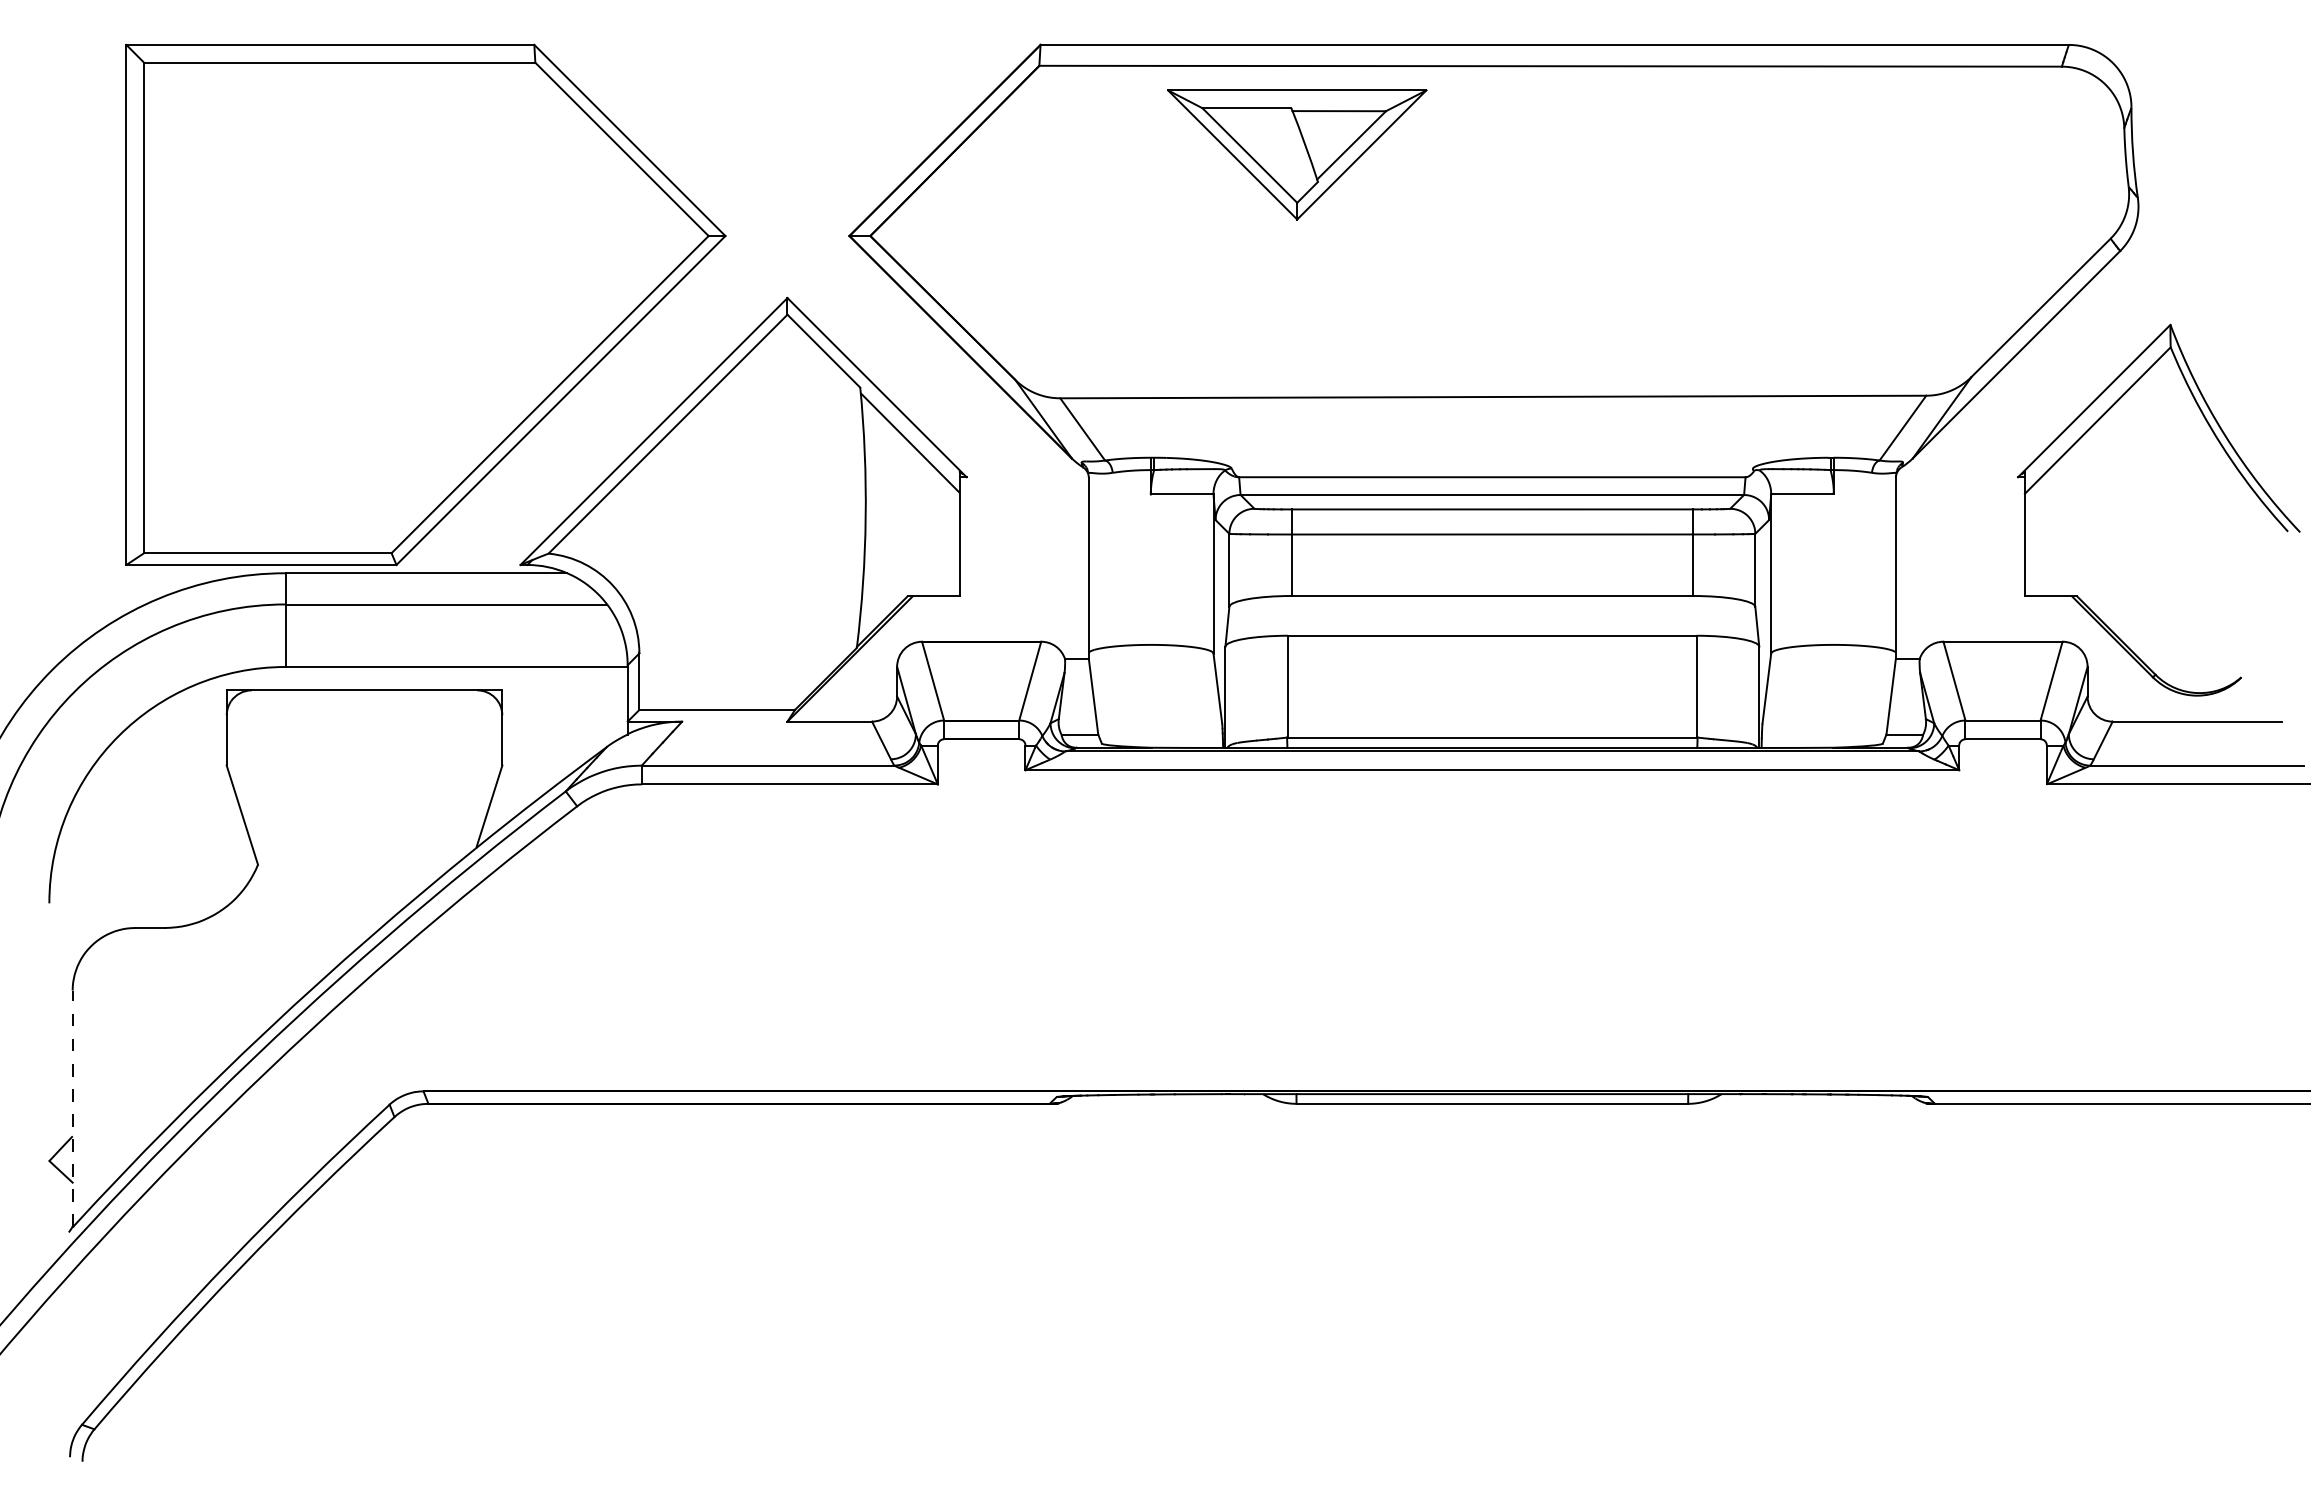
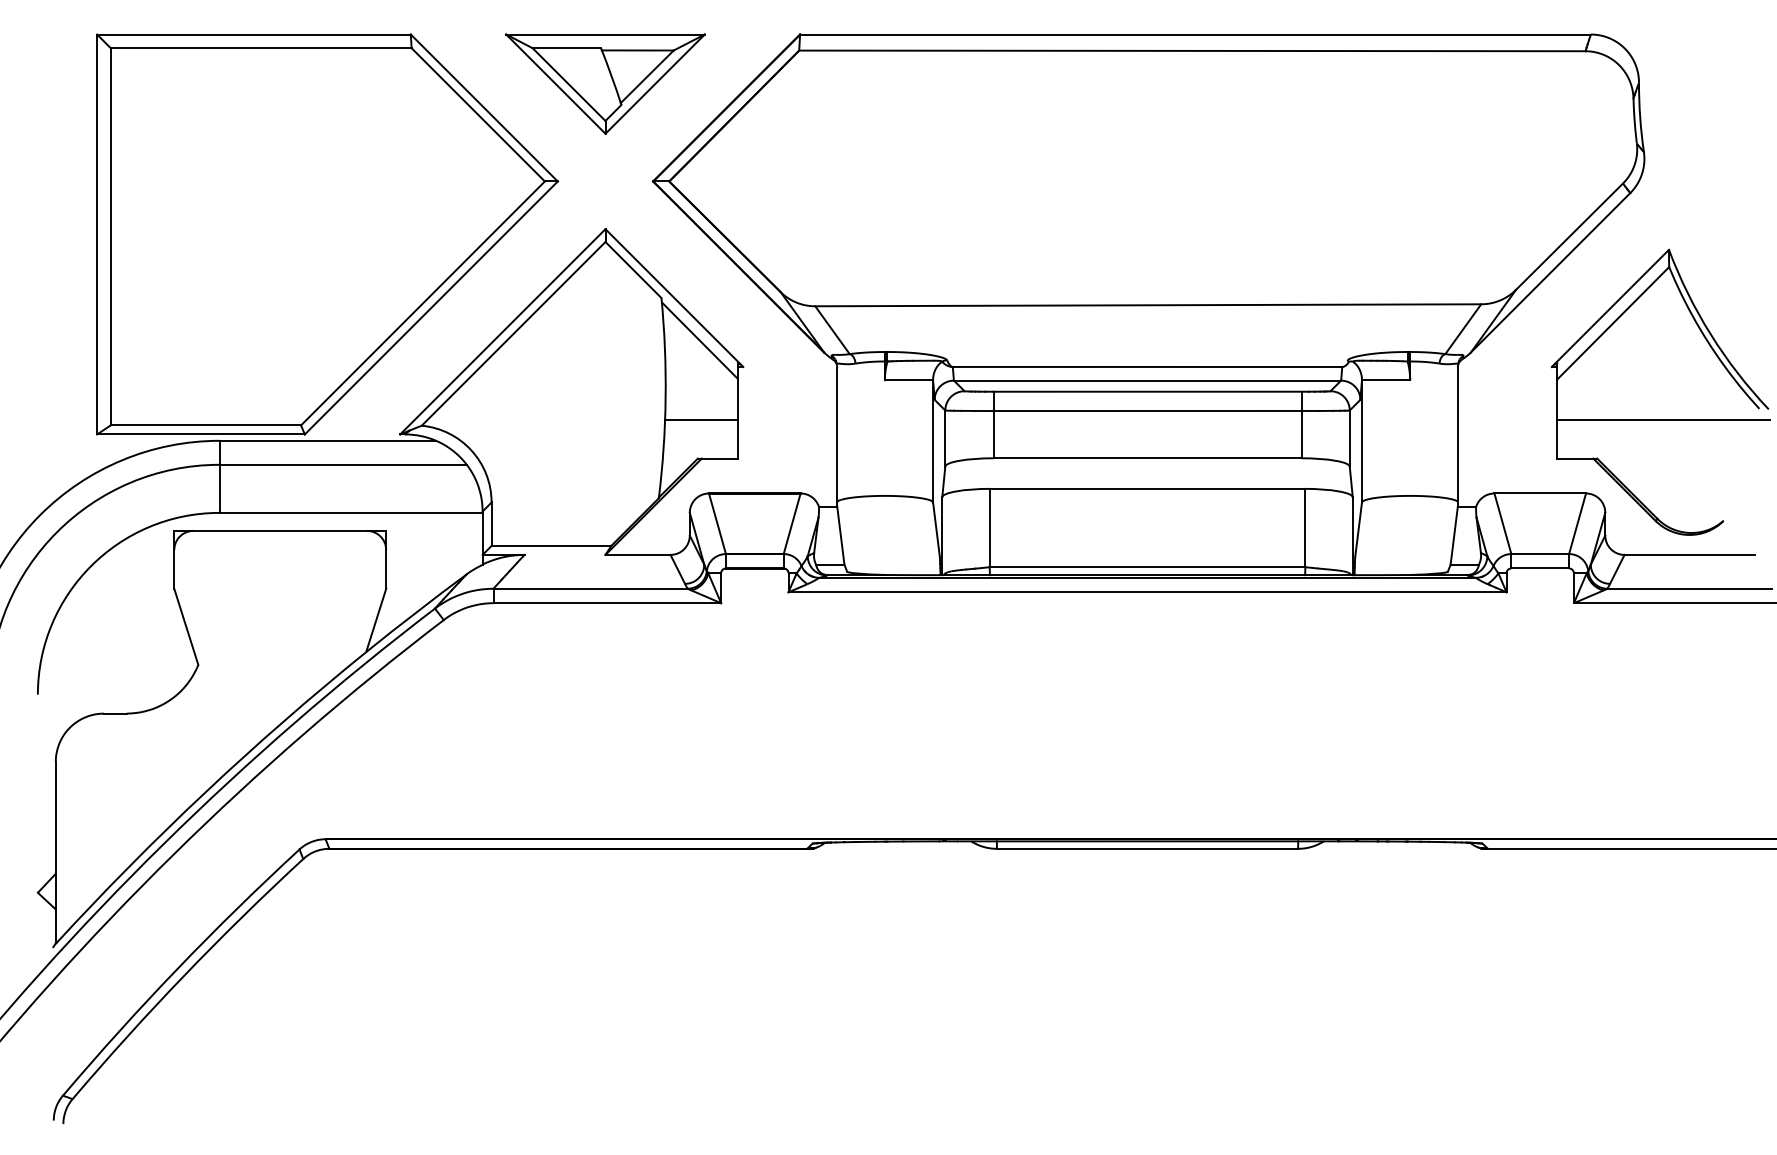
part: (1297, 154) -> (605, 83), moved
line: (912, 546) -> (701, 420), added
line: (2163, 546) -> (1663, 420), added
line: (72, 1108) -> (55, 852), dashed -> solid

